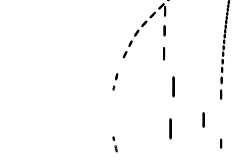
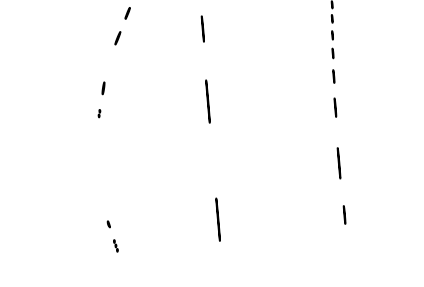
line: (173, 86) -> (207, 100), moved
line: (203, 119) -> (338, 162), moved
line: (170, 128) -> (217, 218), moved

